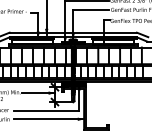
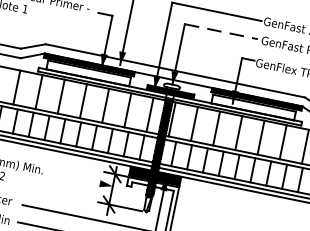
line: (91, 9) -> (222, 31), solid -> dashed
line: (38, 93) -> (79, 180), removed

